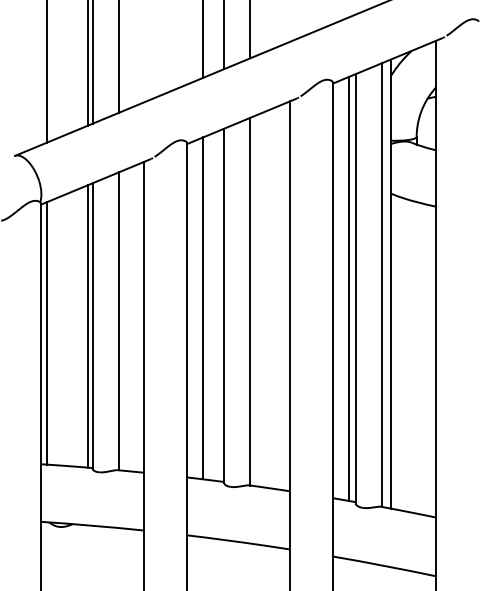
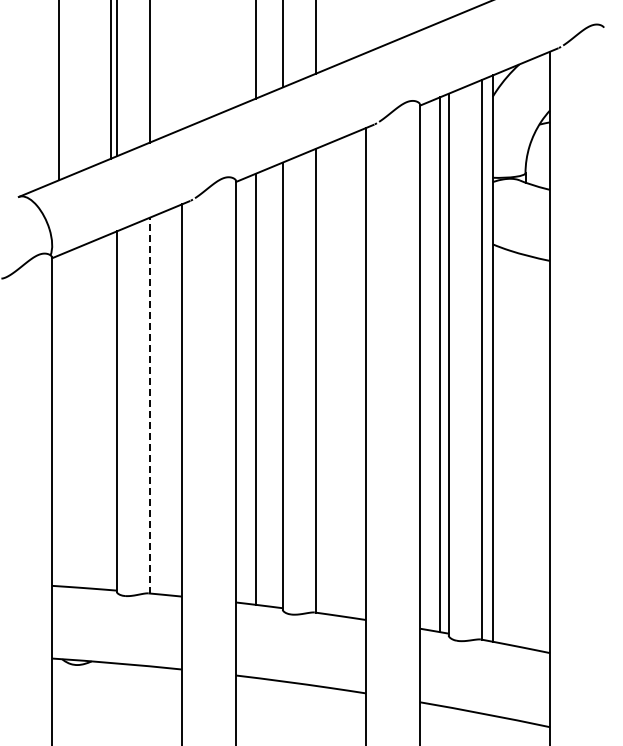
line: (118, 321) -> (149, 405), solid -> dashed
line: (88, 326) -> (111, 411), removed
line: (46, 333) -> (58, 420), removed

